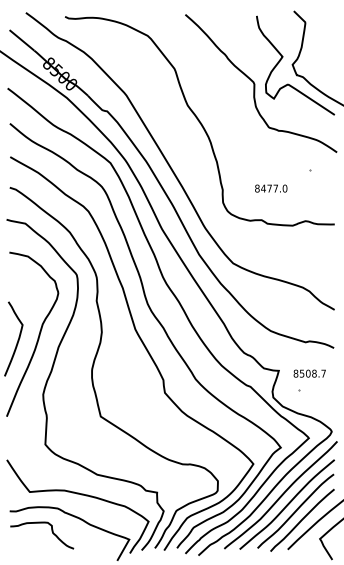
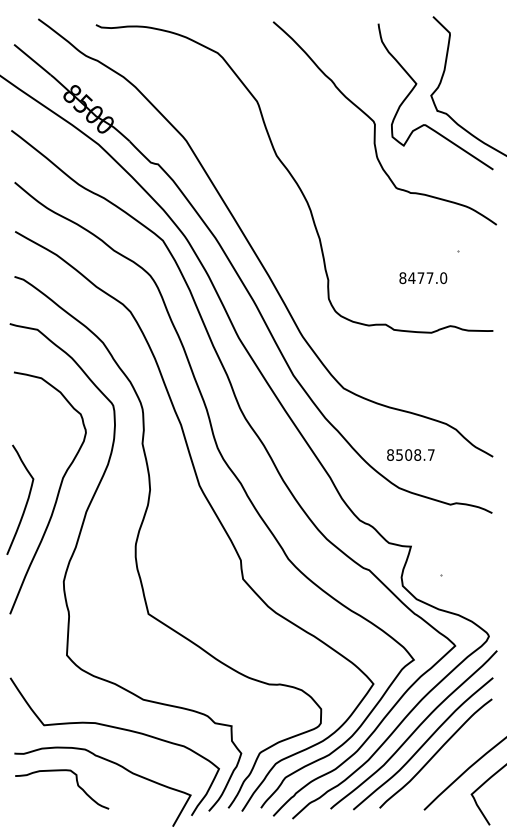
text: (271, 188) -> (423, 277), moved
text: (309, 373) -> (410, 454), moved
curve: (302, 519) -> (445, 765), removed

